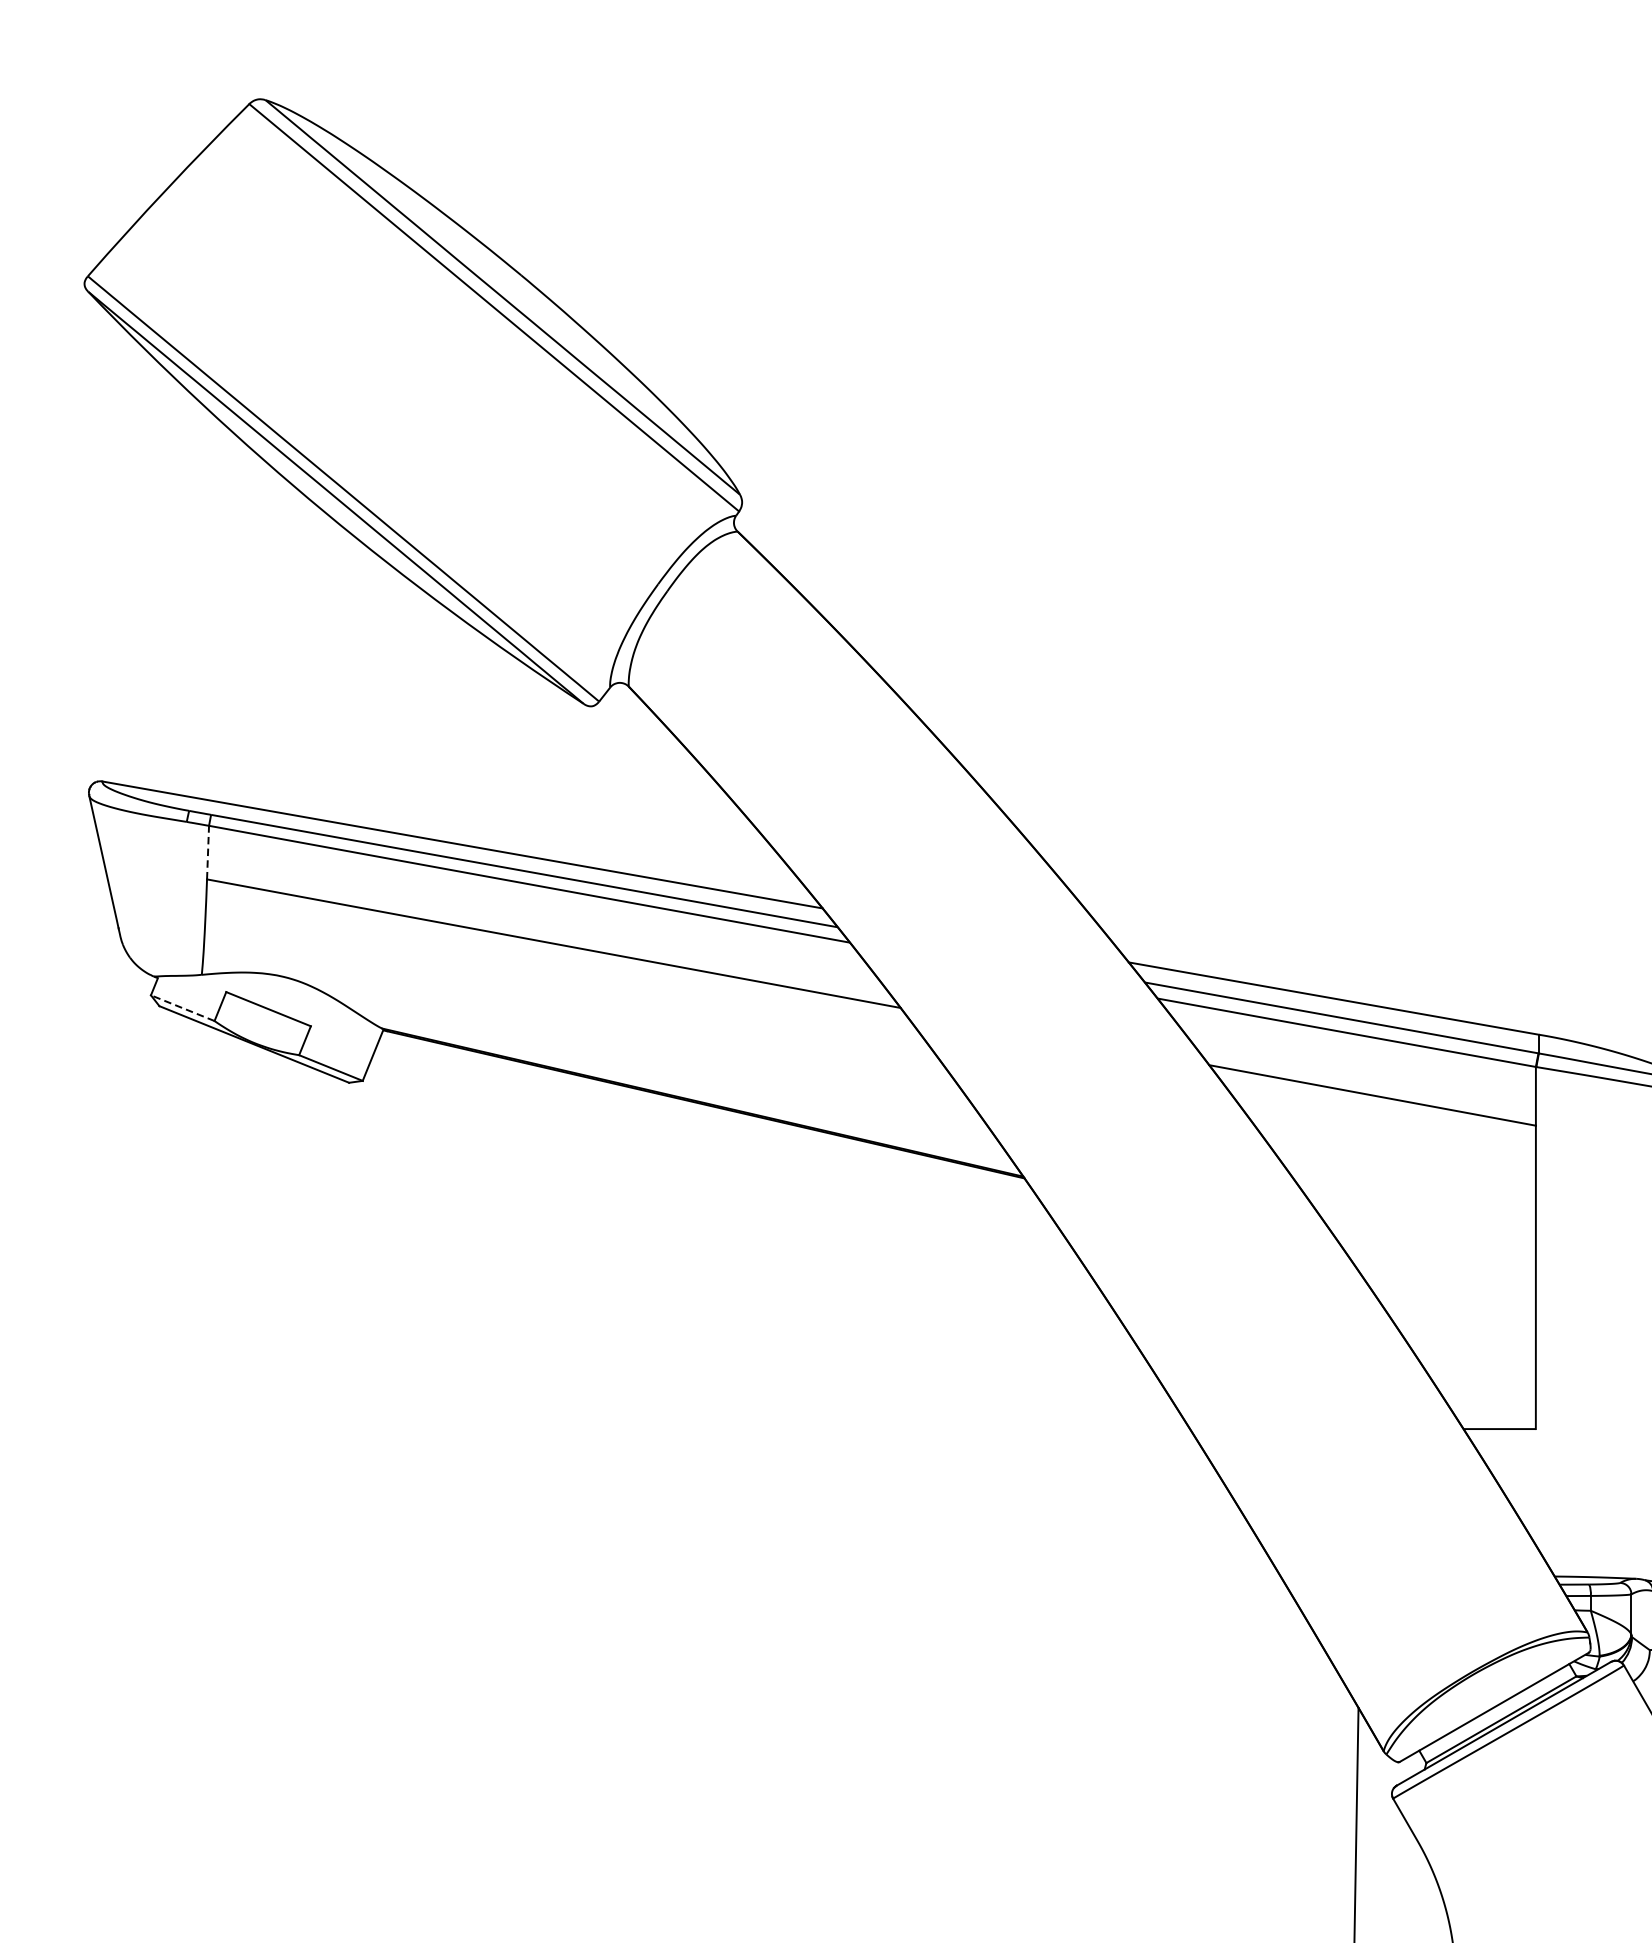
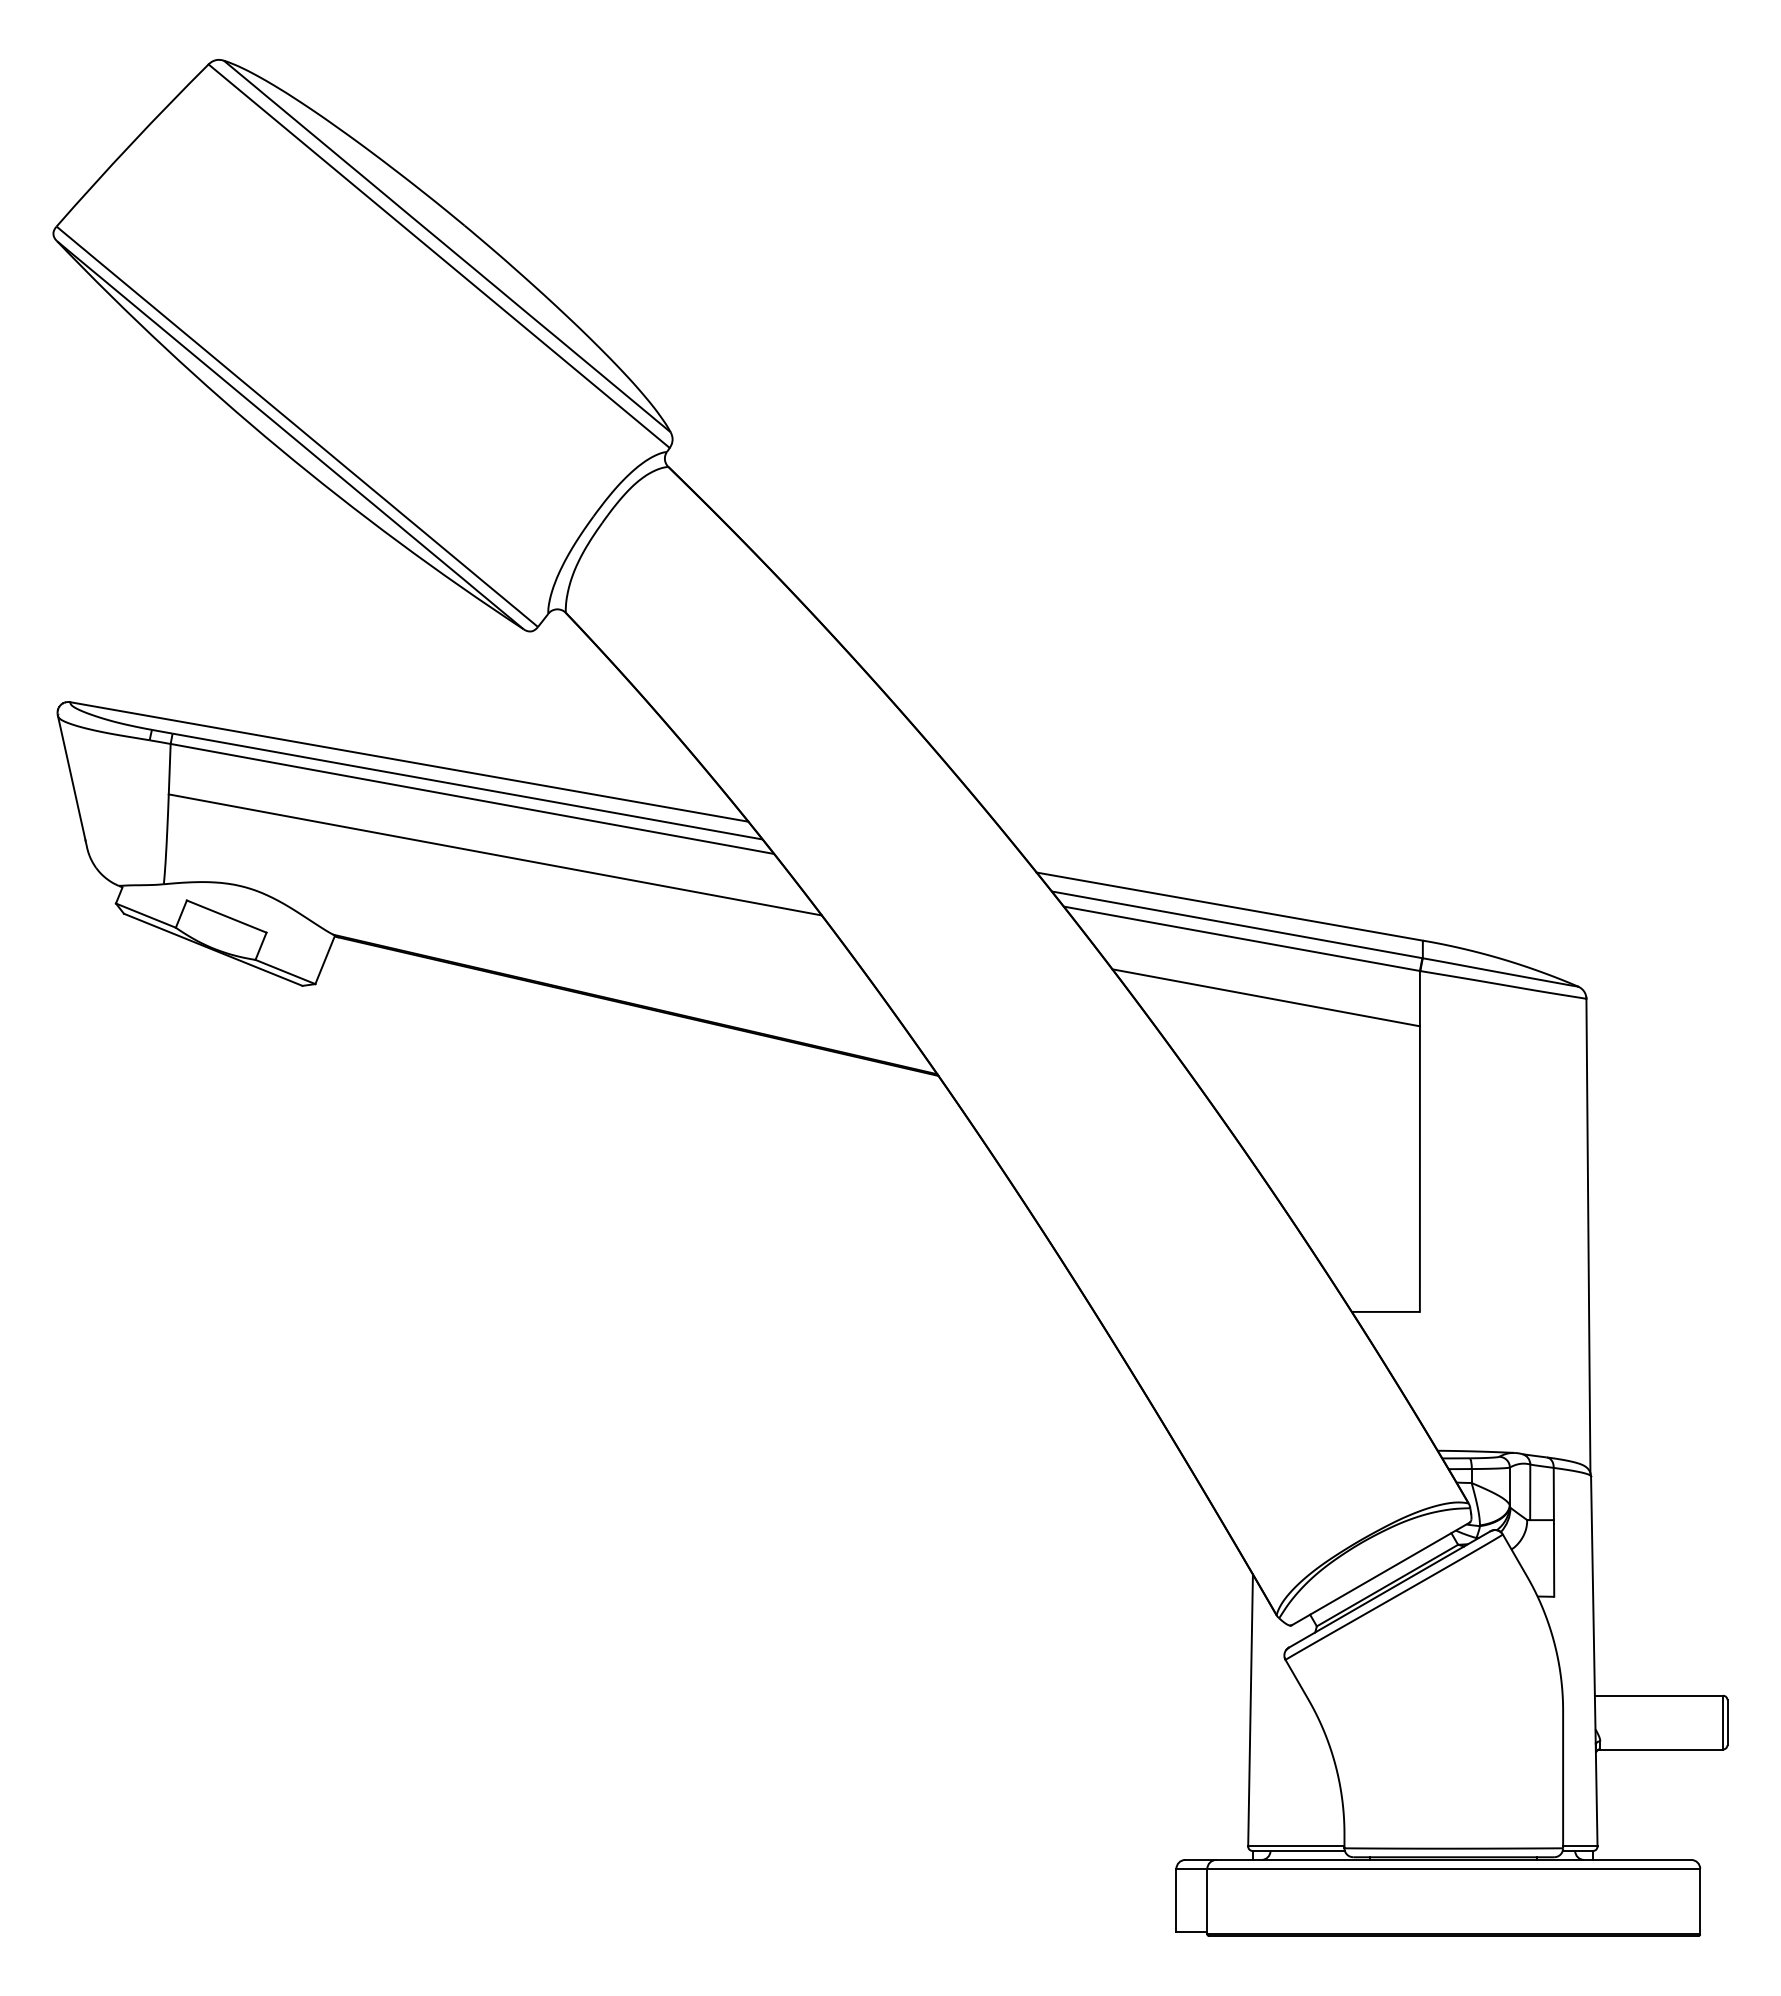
line: (207, 851) -> (169, 768), dashed -> solid
line: (182, 1008) -> (145, 915), dashed -> solid

